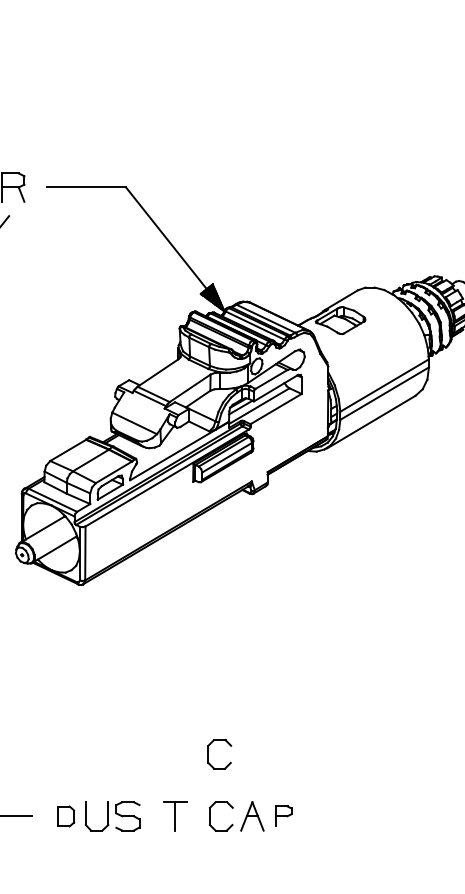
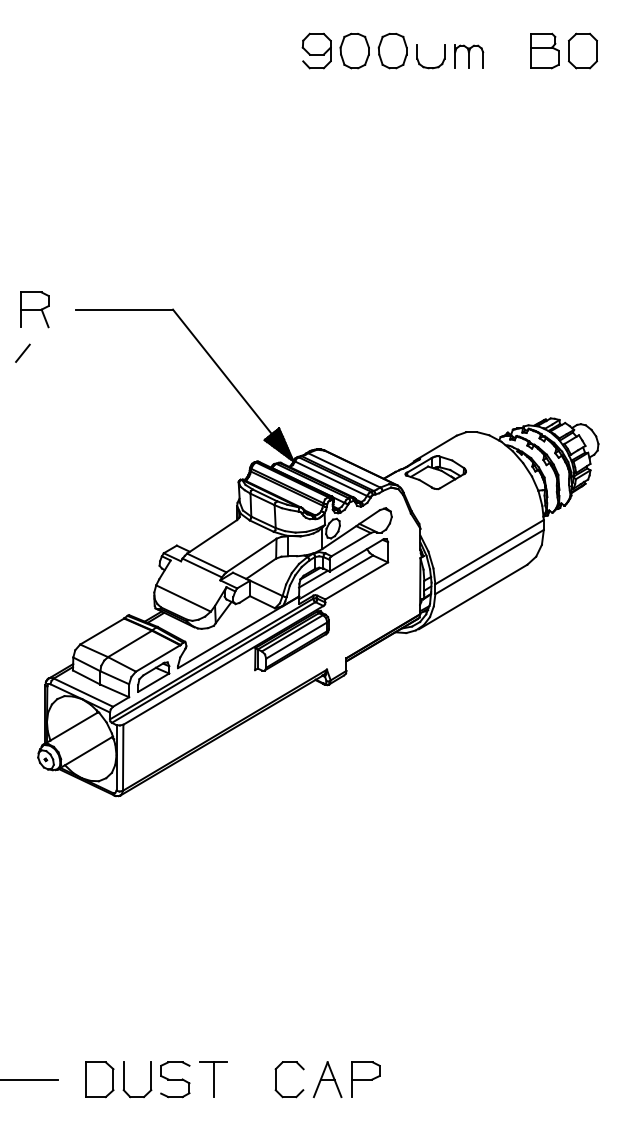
part: (208, 754) -> (274, 1003), removed
part: (66, 816) -> (99, 1079), size x1.43
part: (175, 816) -> (213, 1079), moved
part: (283, 816) -> (365, 1079), size x1.43

